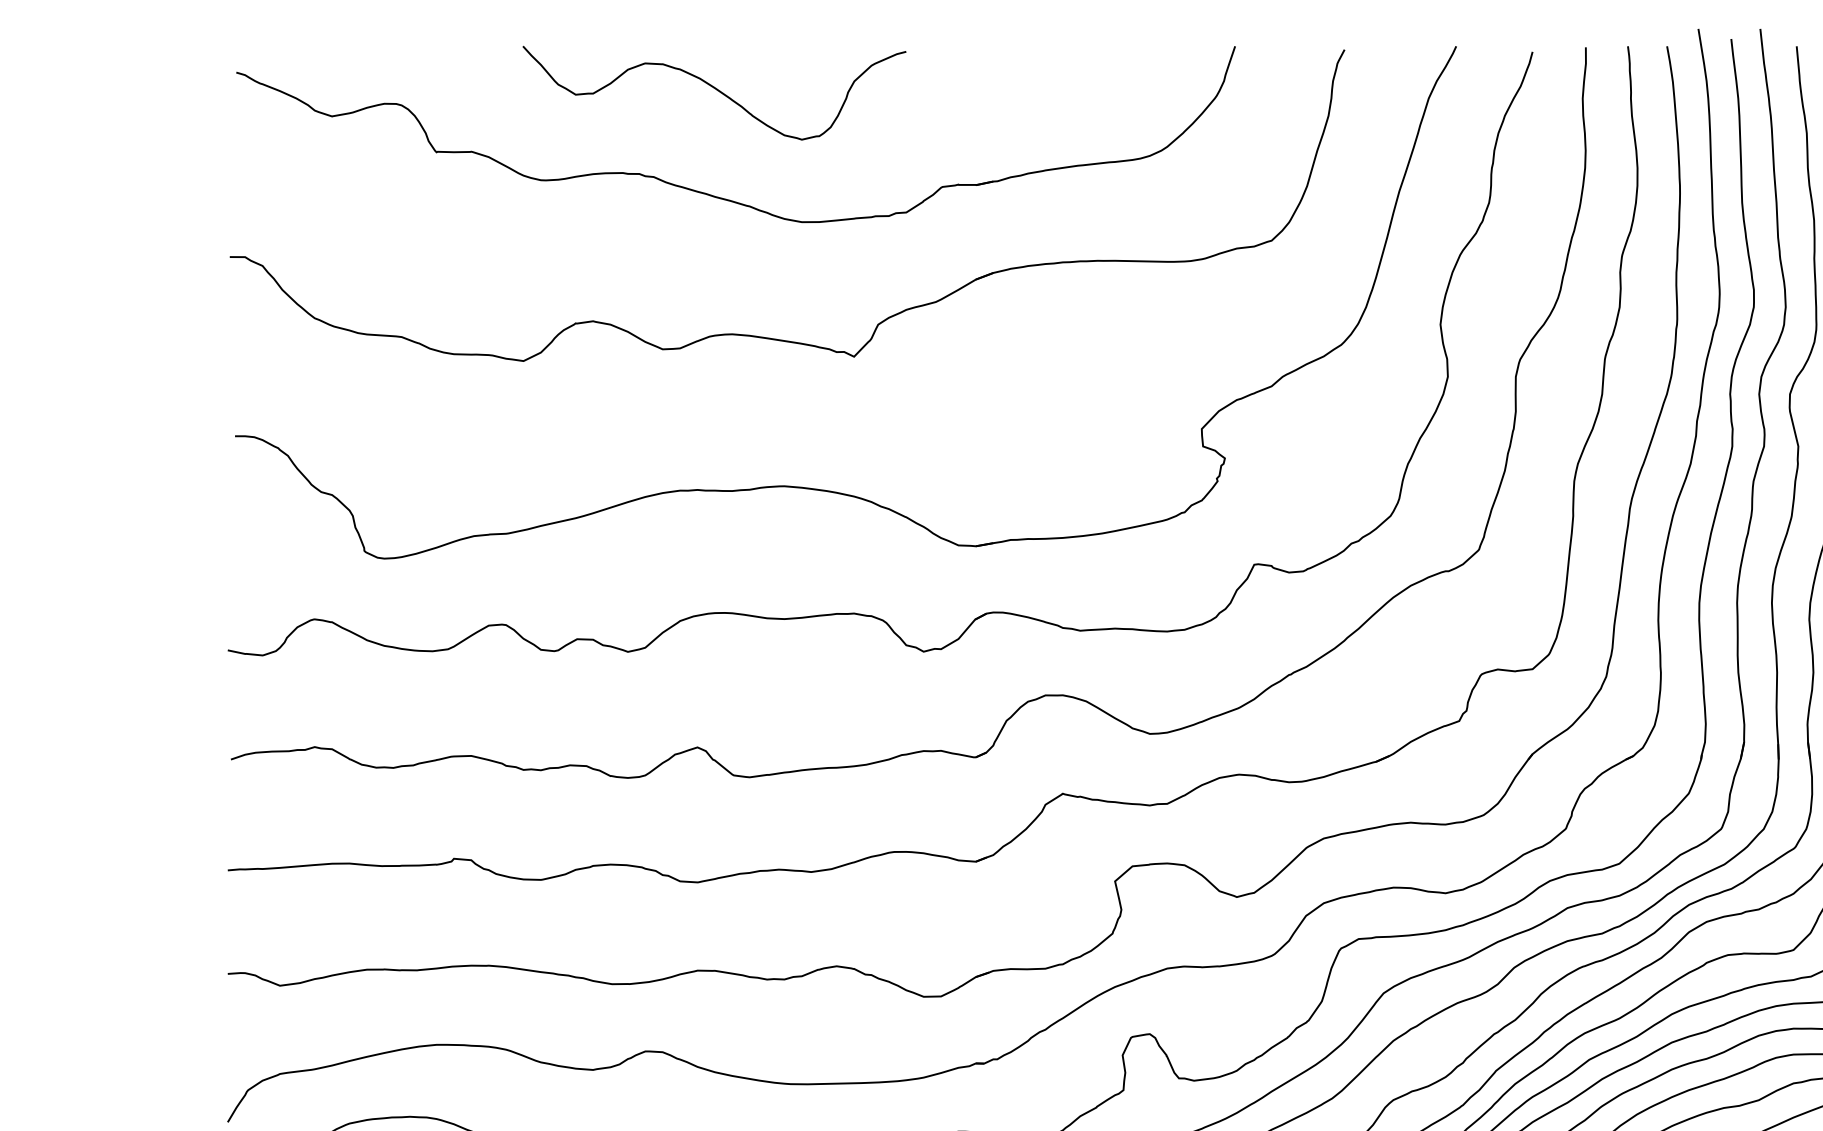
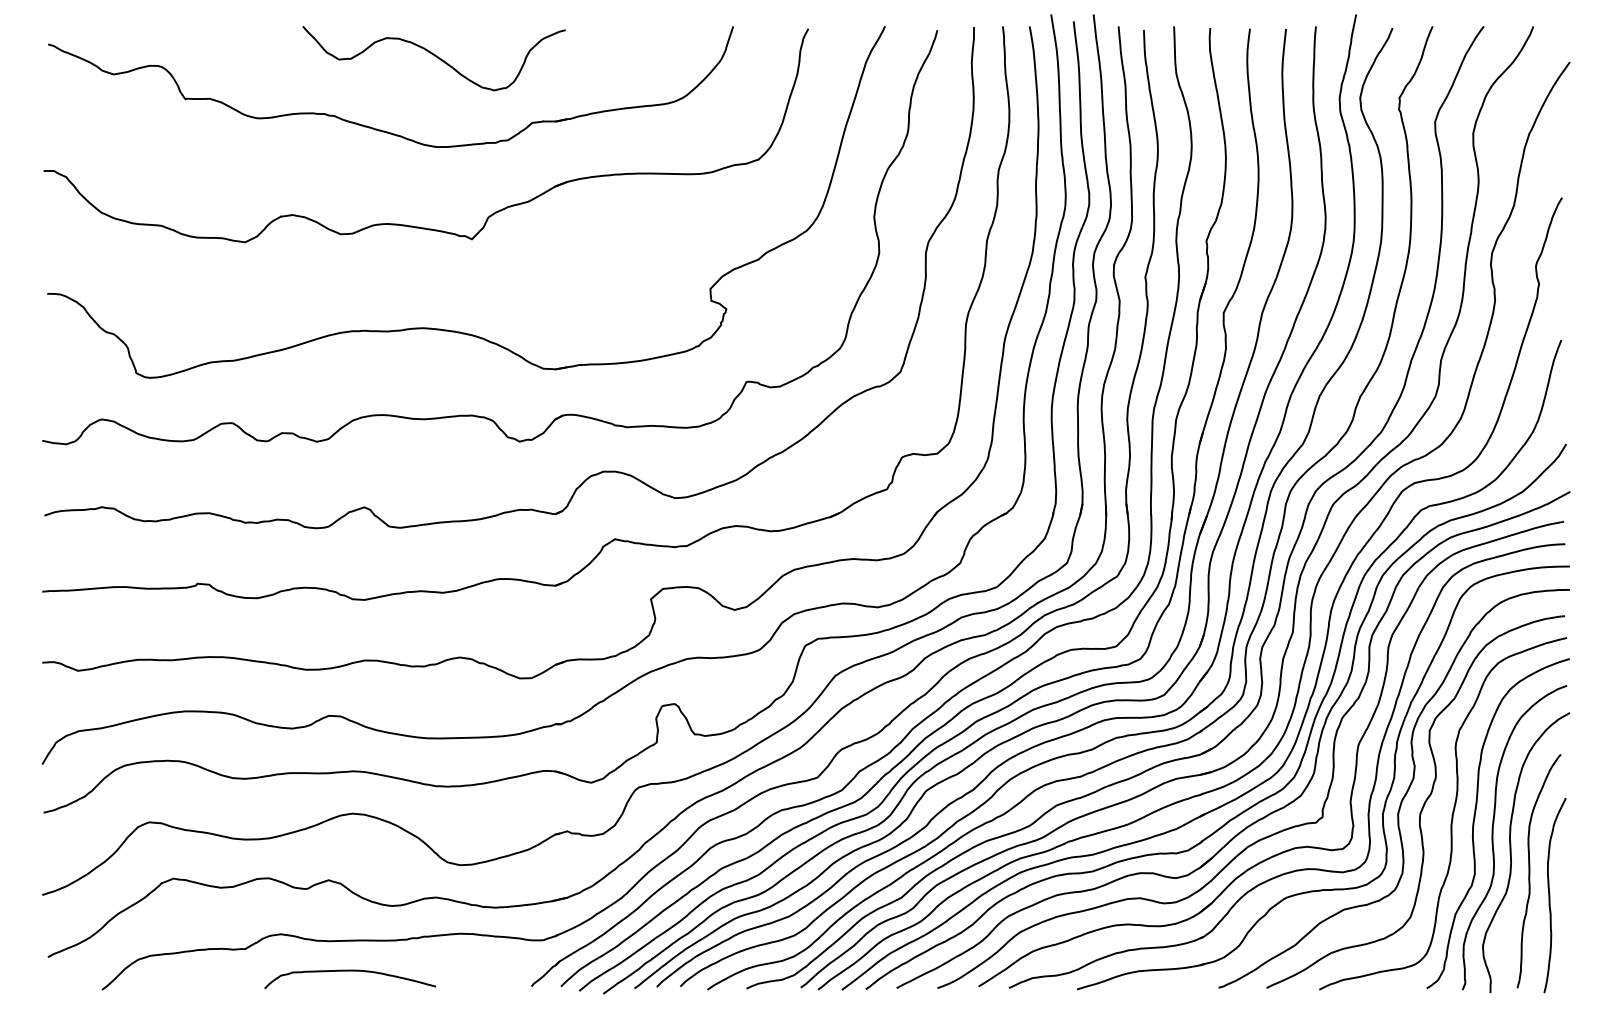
curve: (714, 90) -> (434, 56), moved

